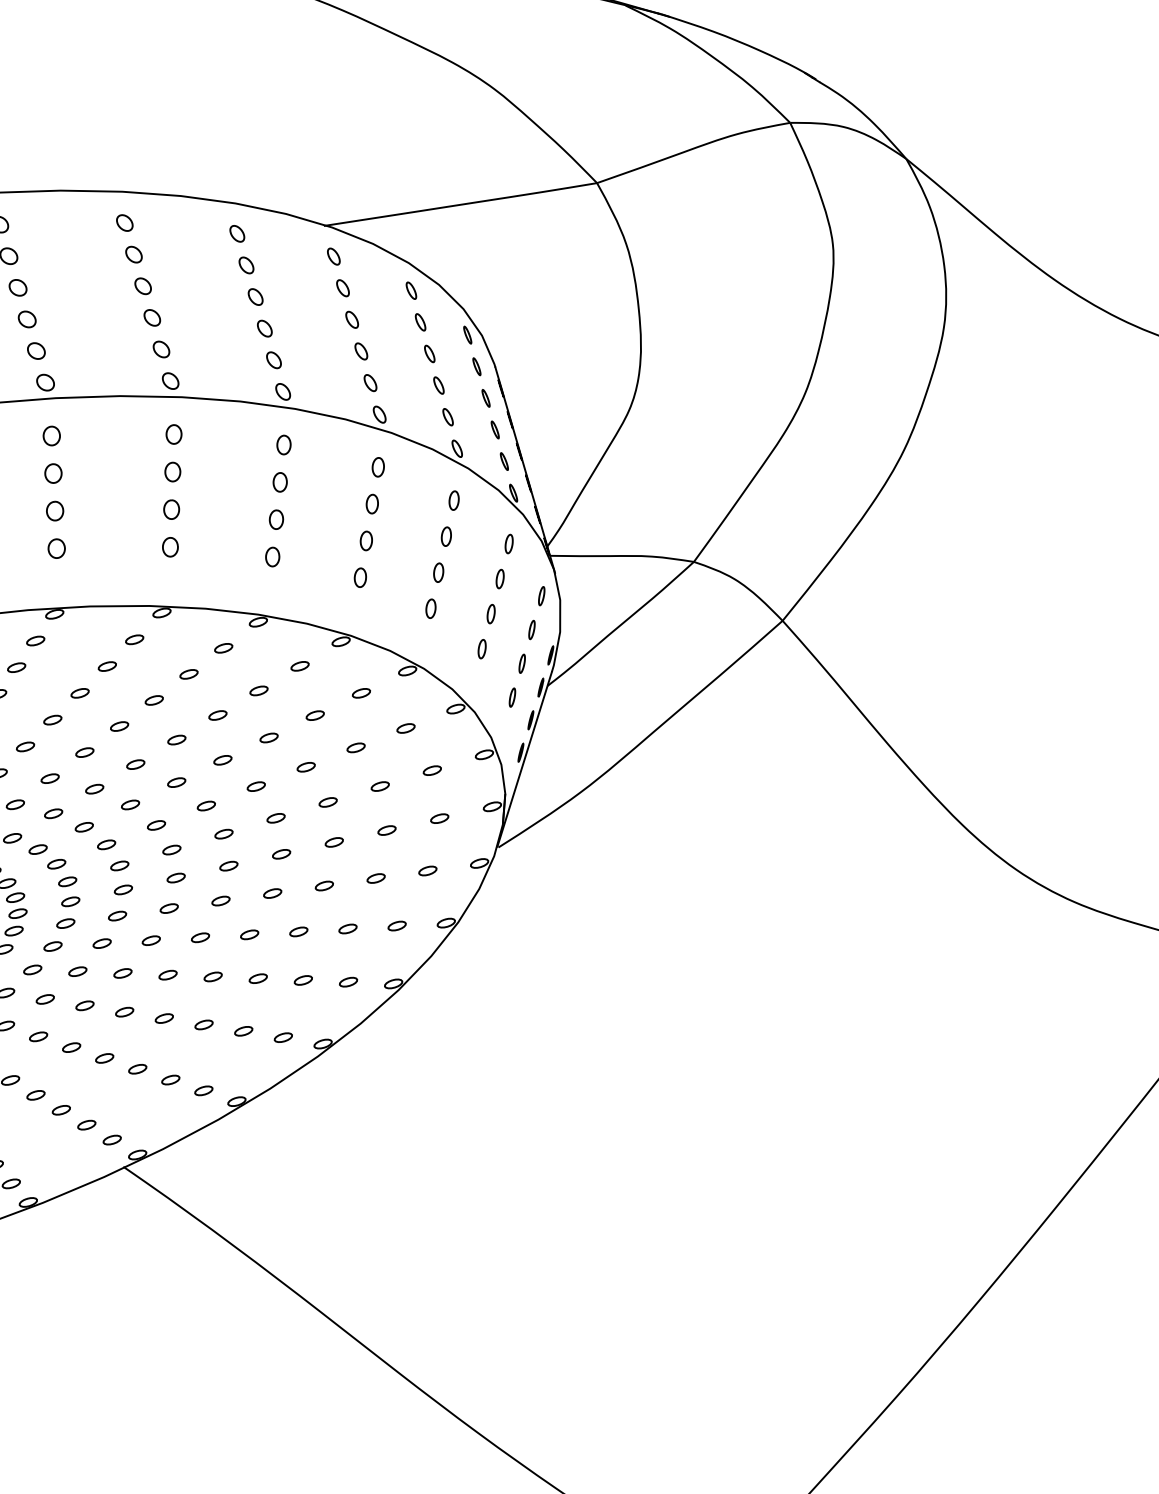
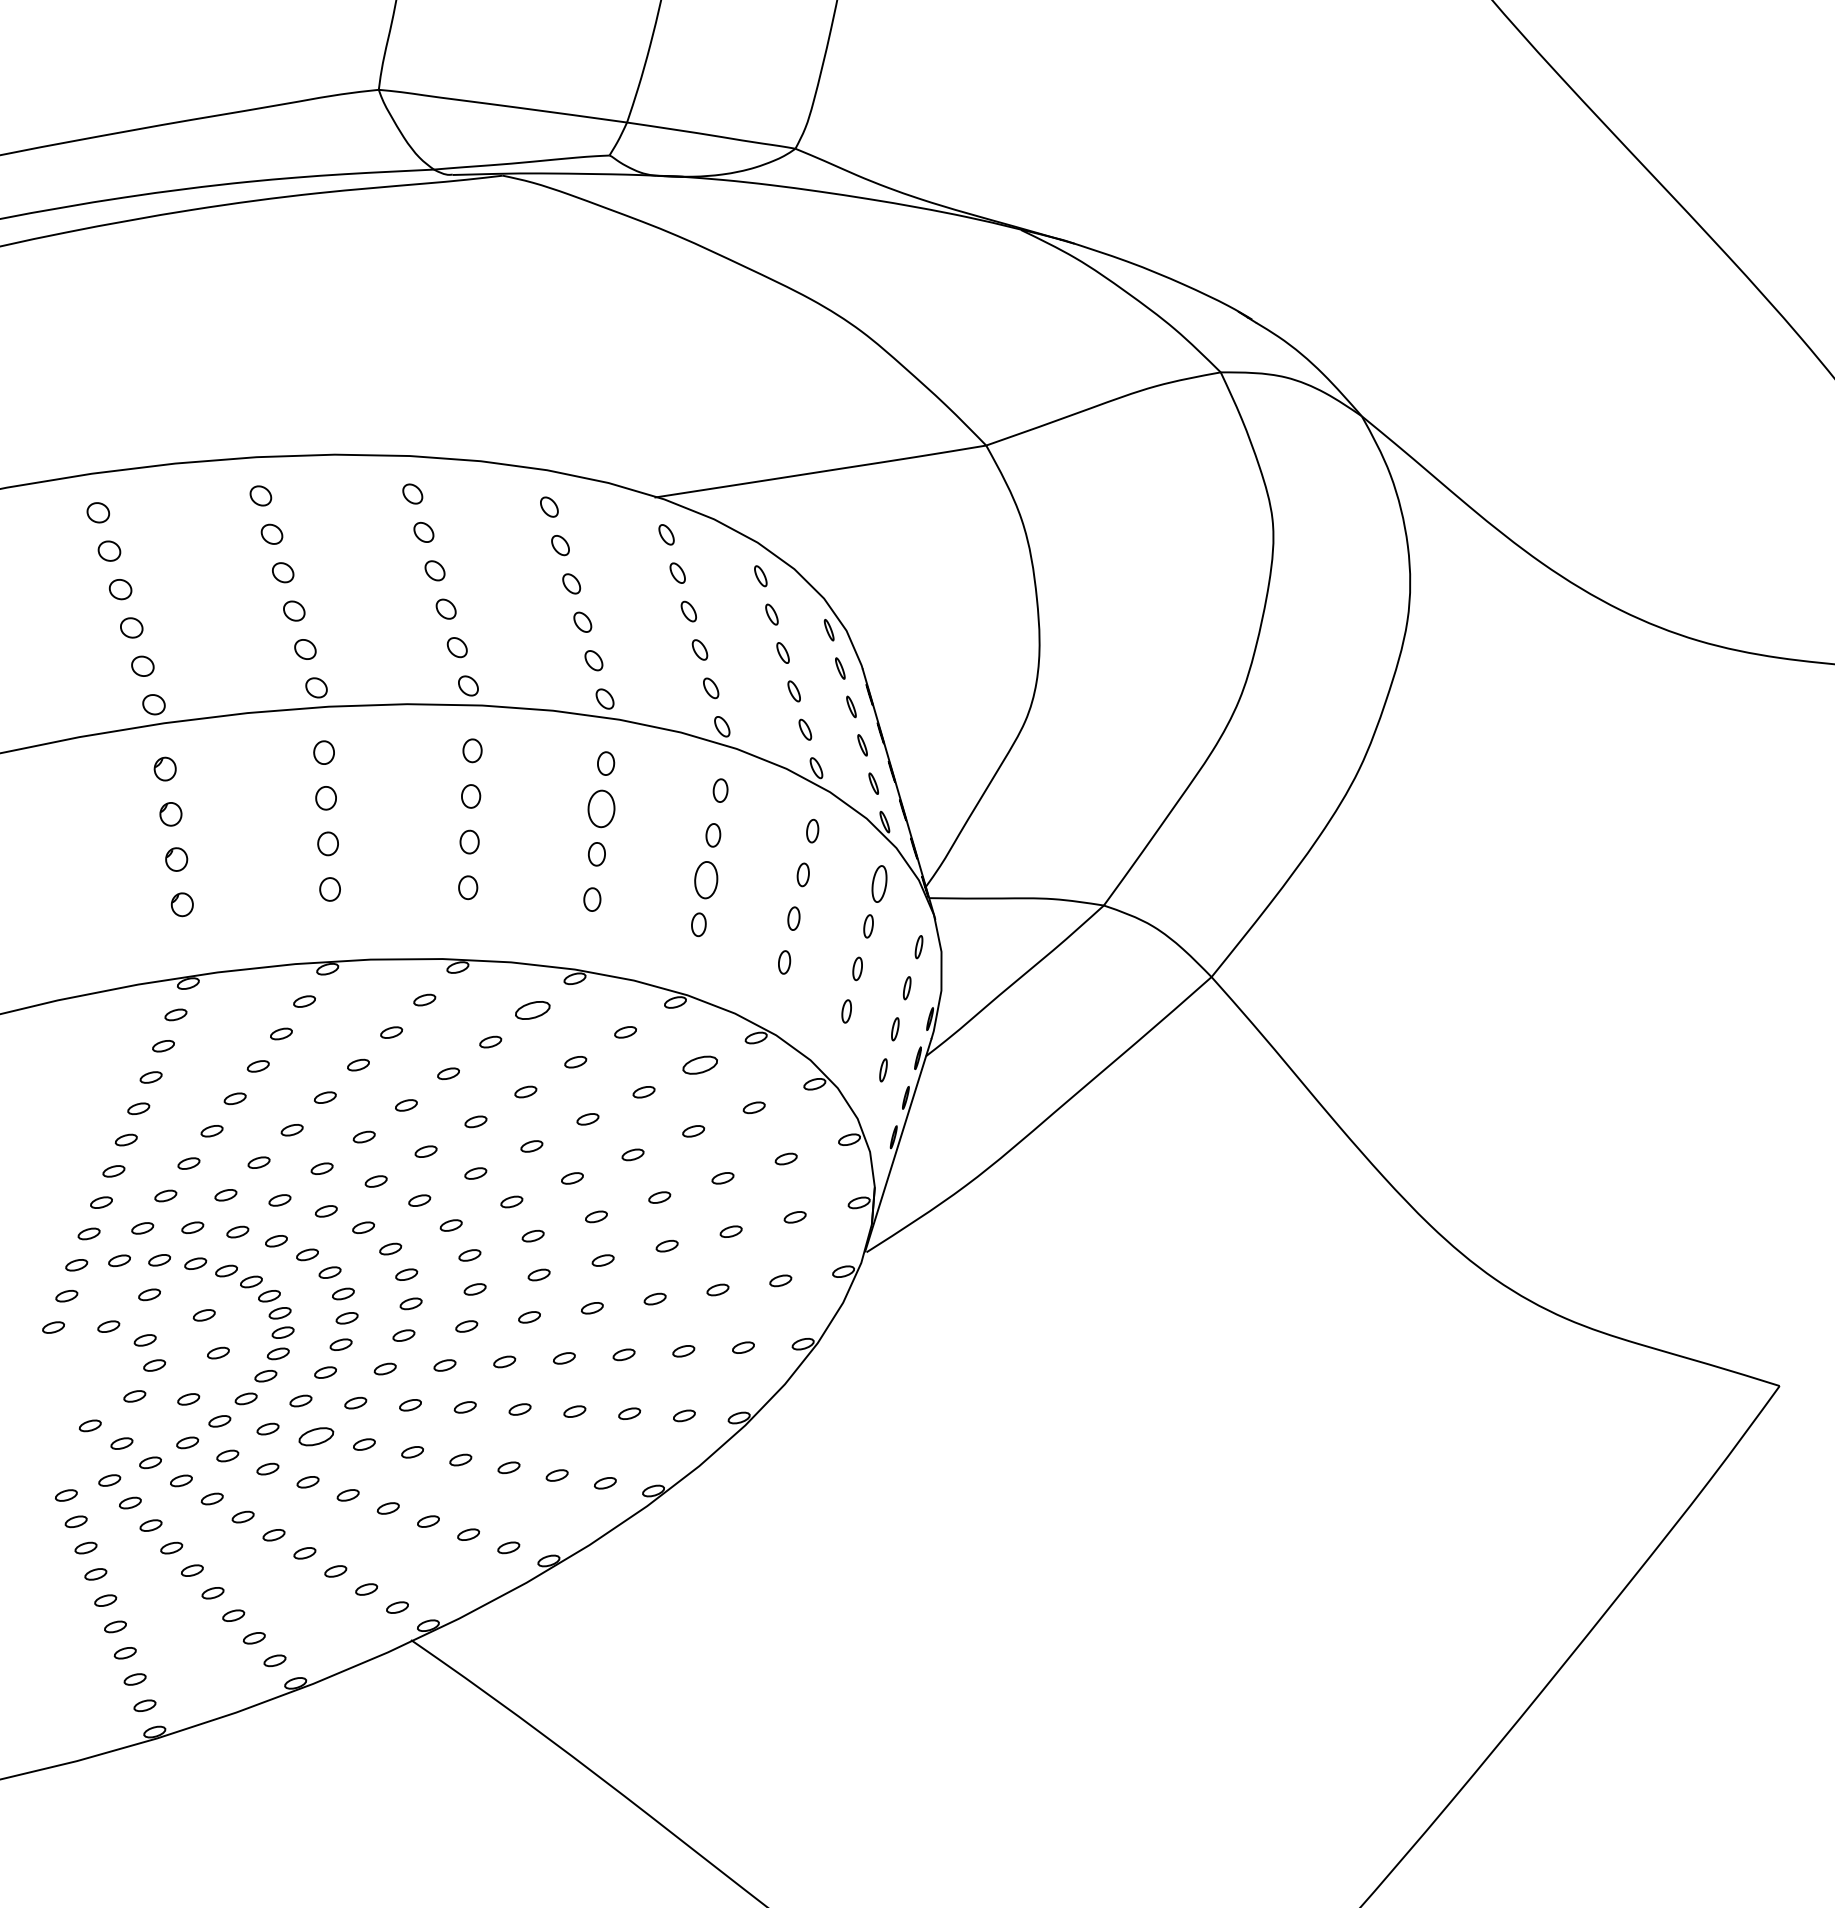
part: (280, 482) -> (601, 808), size x1.6
part: (365, 540) -> (705, 879), size x1.6
part: (509, 543) -> (879, 883), size x1.6
part: (223, 648) -> (532, 1010), size x1.6
part: (360, 692) -> (699, 1064), size x1.6
part: (44, 999) -> (315, 1436), size x1.6

